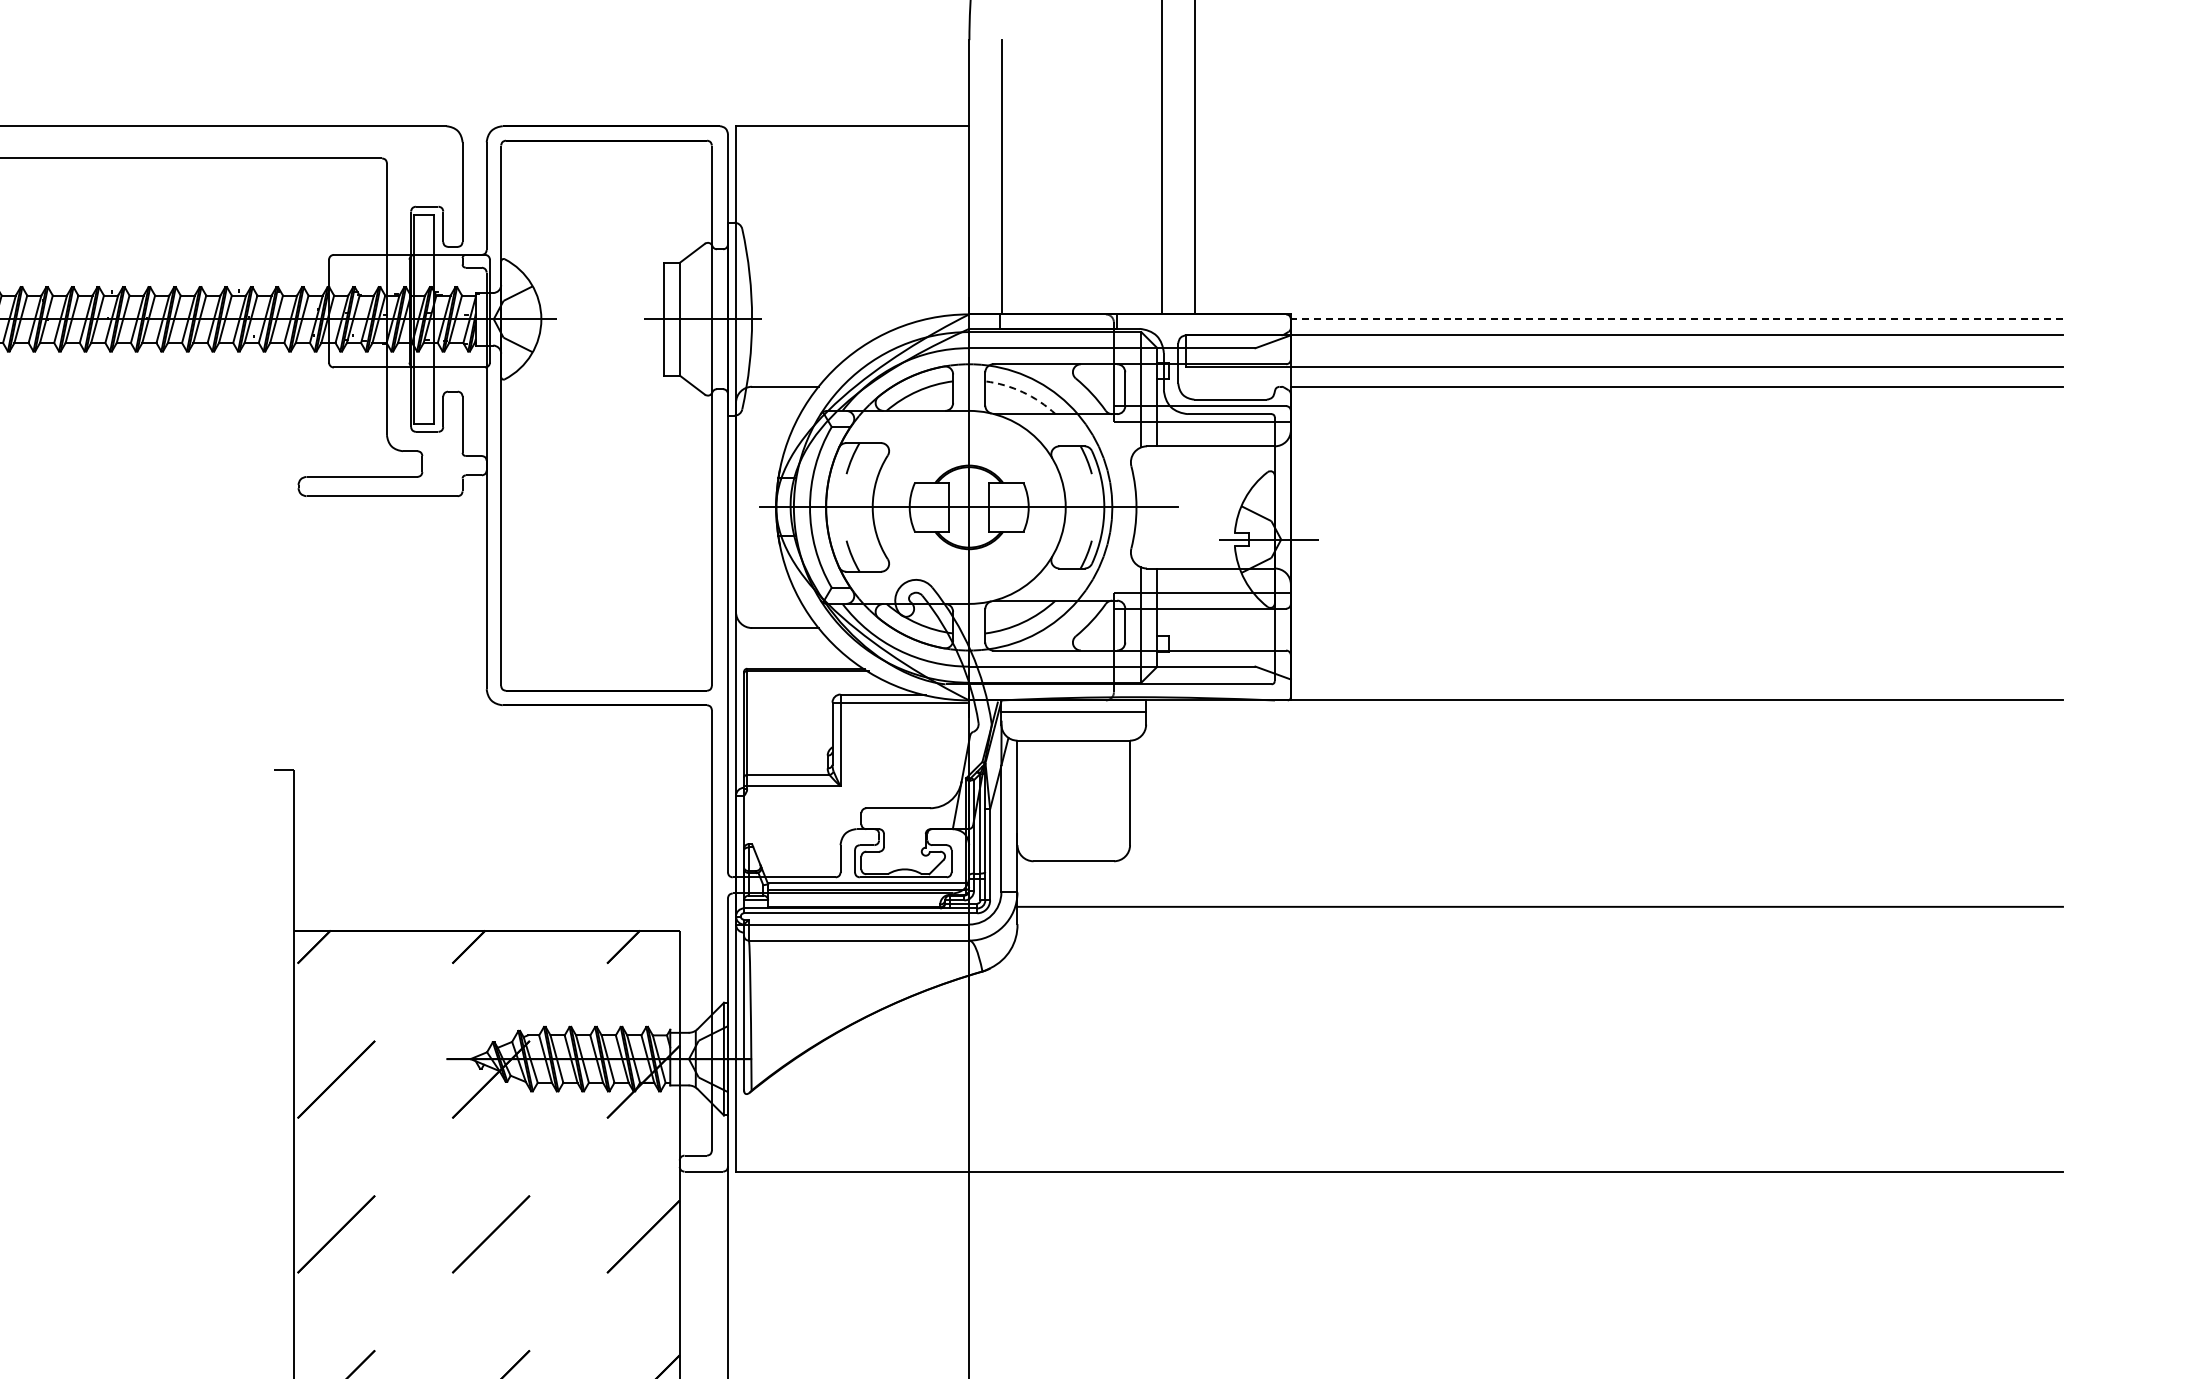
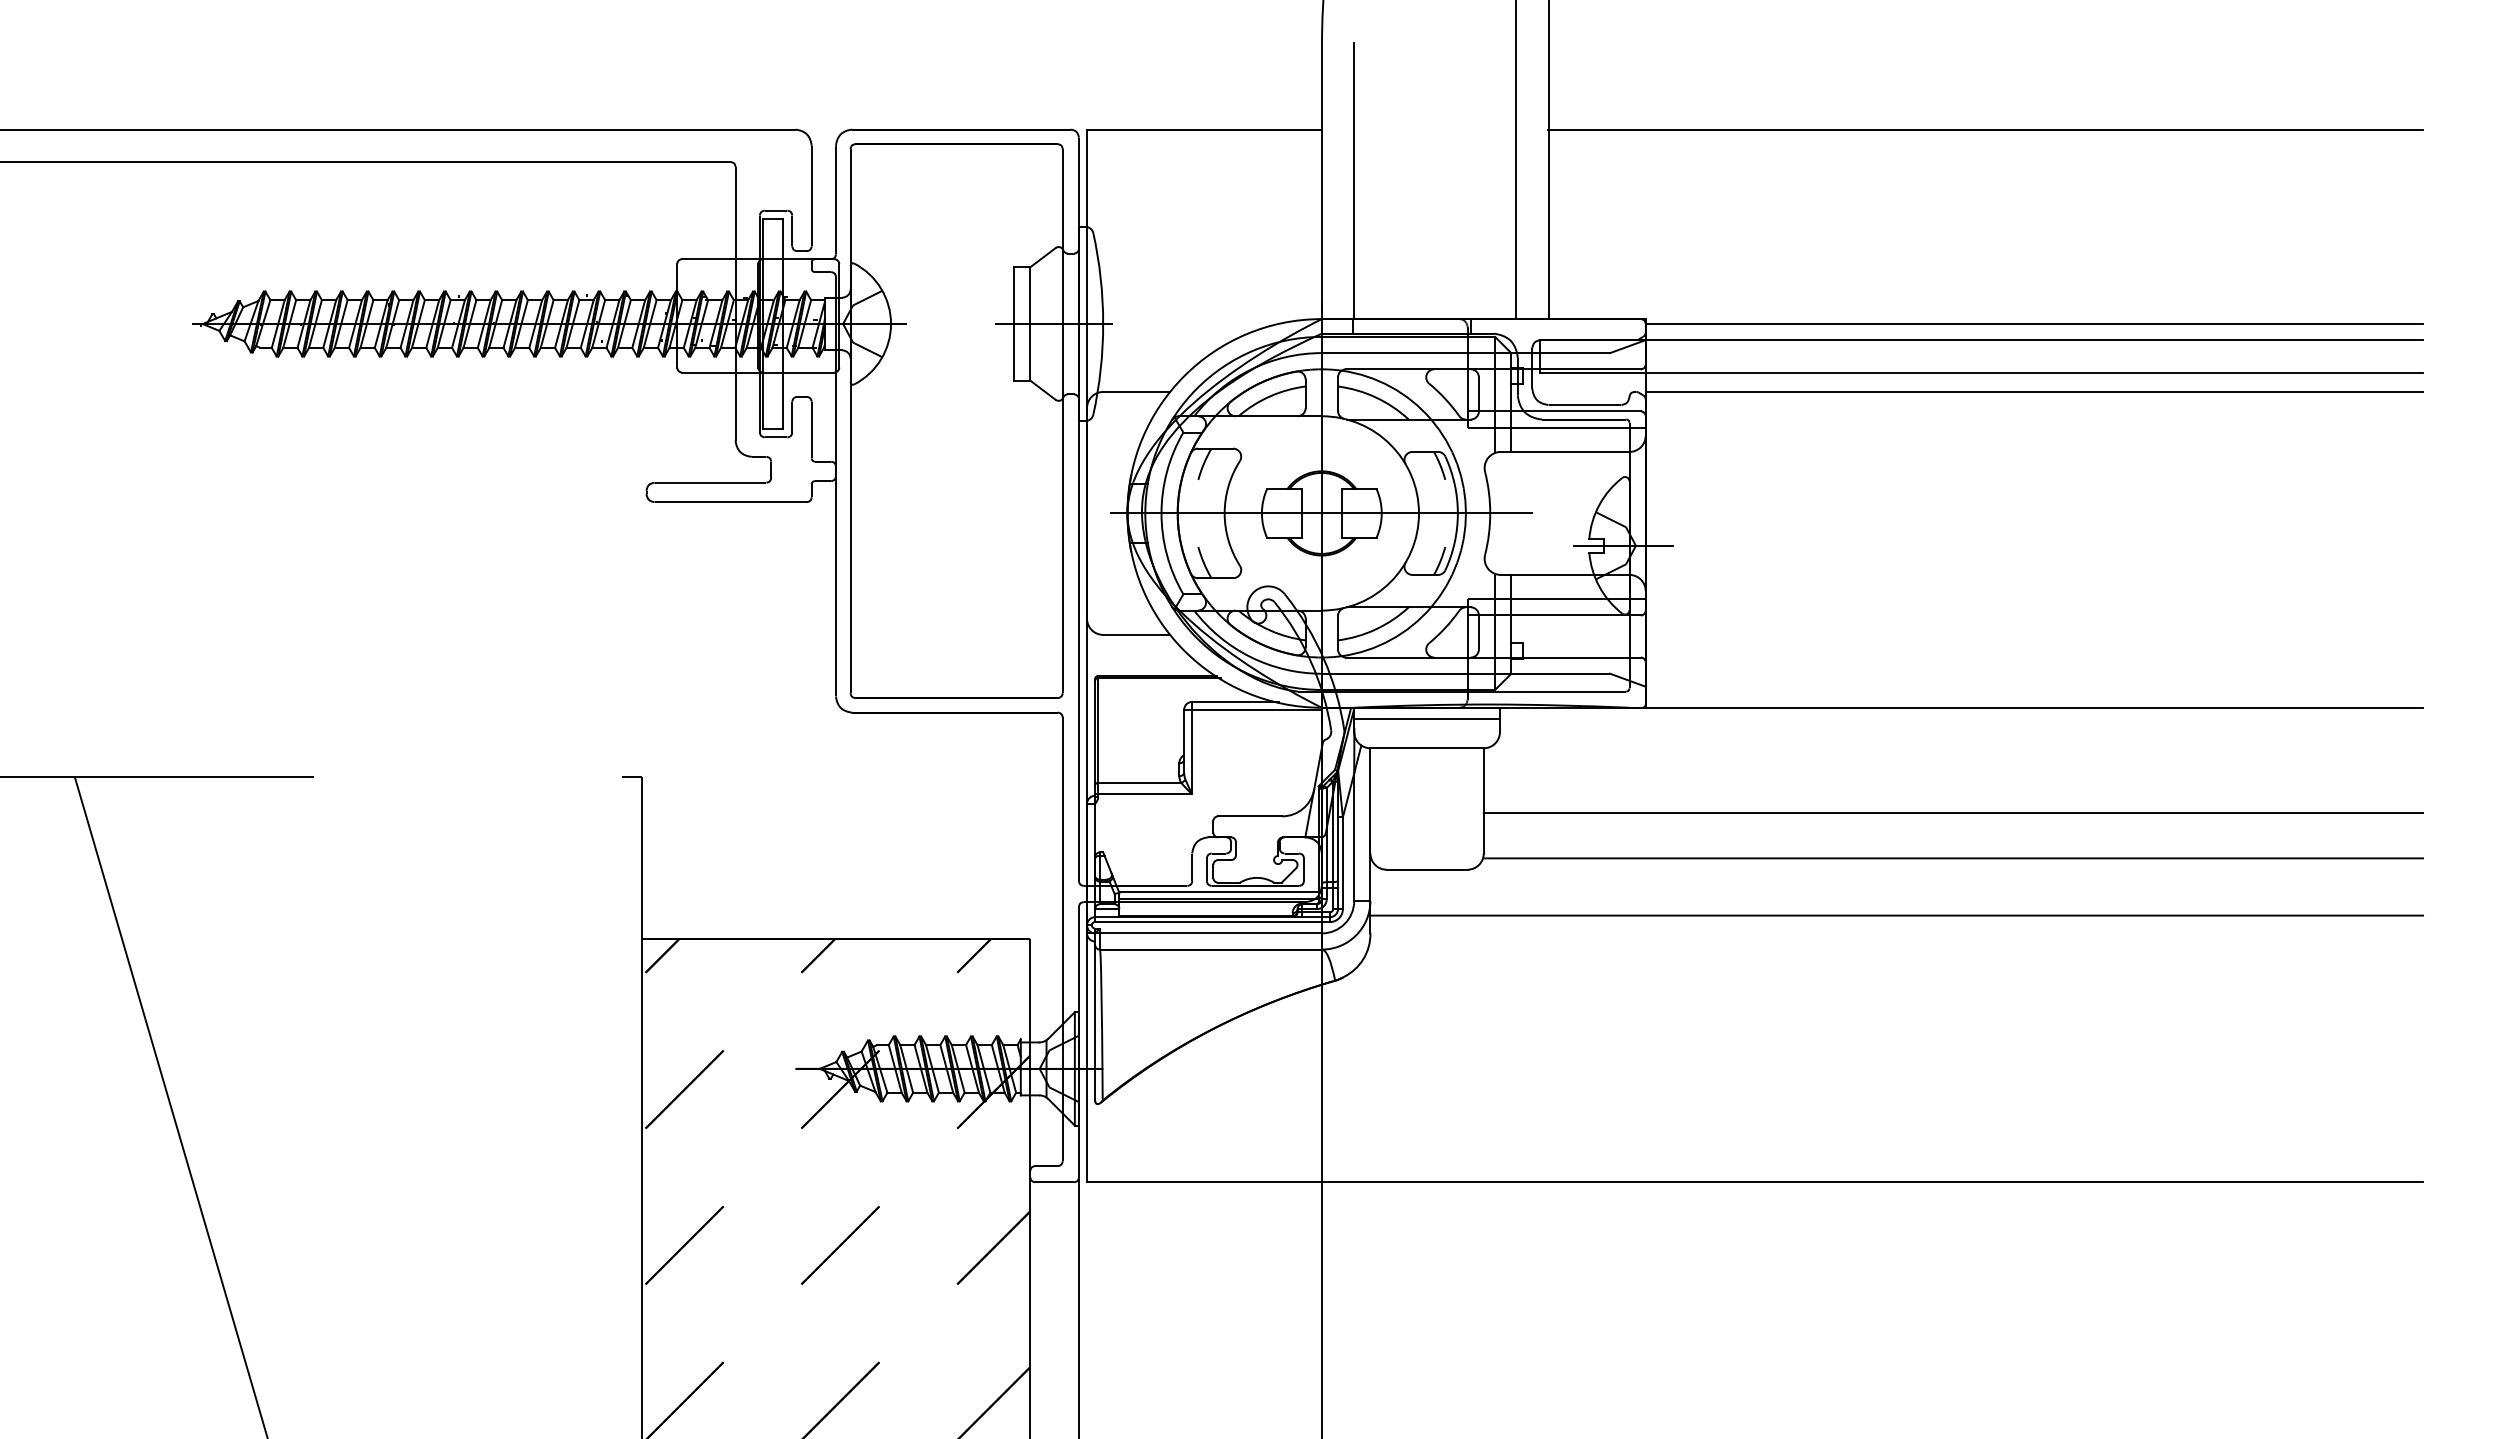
line: (1628, 126) -> (1985, 129), added
line: (1677, 318) -> (2034, 323), dashed -> solid
arc: (1022, 392) -> (1375, 397), dashed -> solid
line: (1596, 805) -> (1953, 813), added
line: (1596, 850) -> (1953, 858), added

